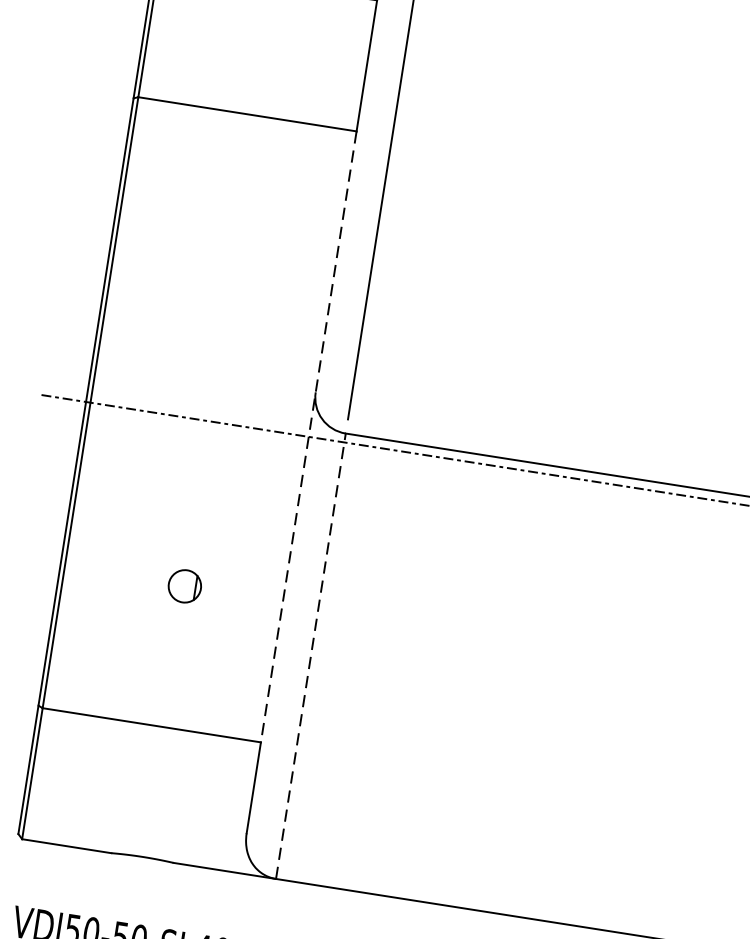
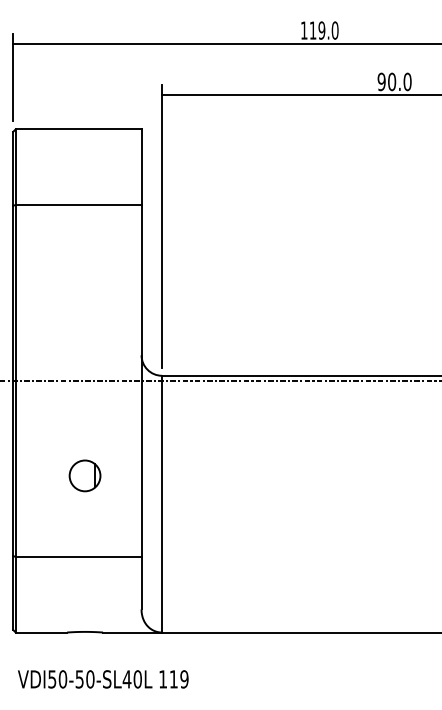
line: (308, 437) -> (141, 381), dashed -> solid
part: (184, 585) -> (84, 475), size x1.67
line: (311, 655) -> (162, 503), dashed -> solid

